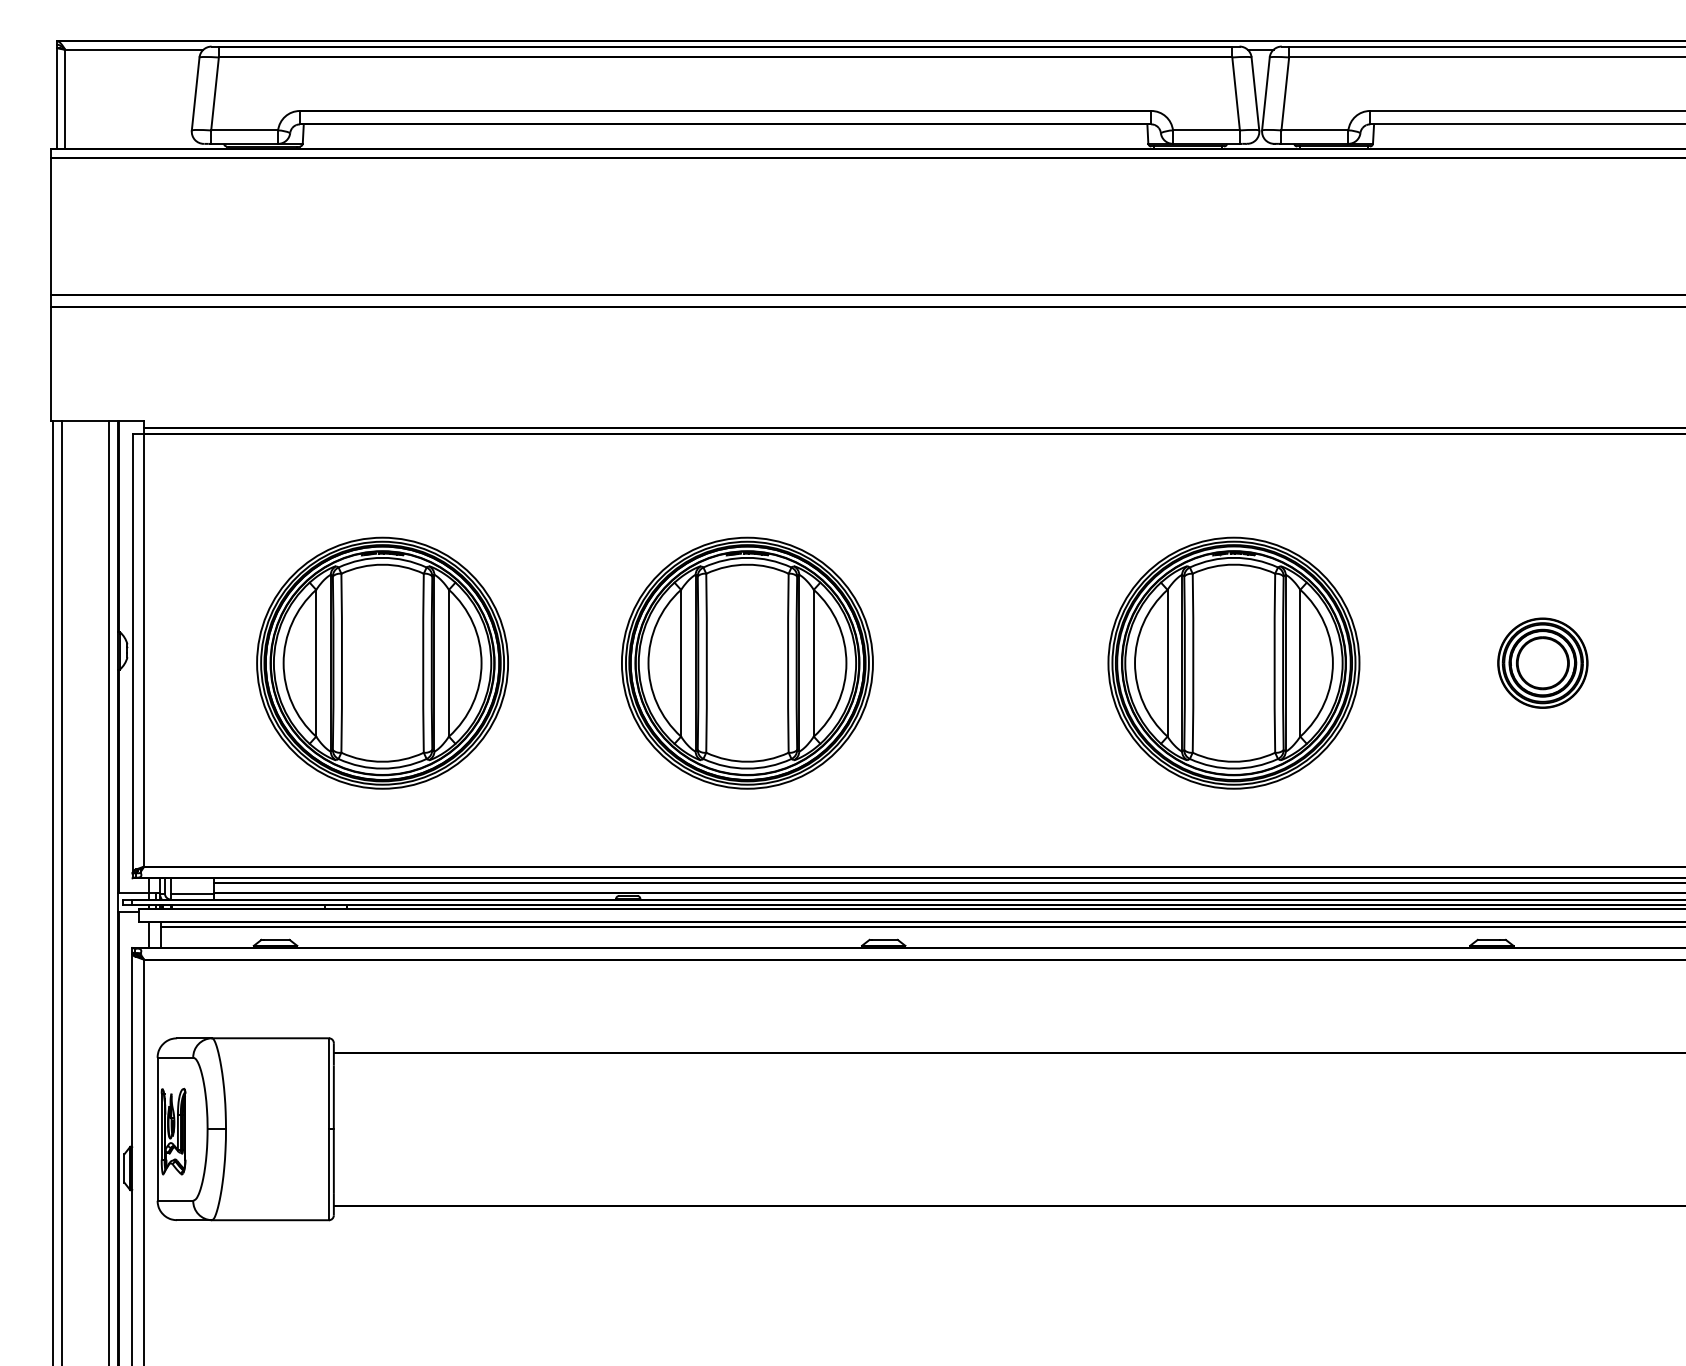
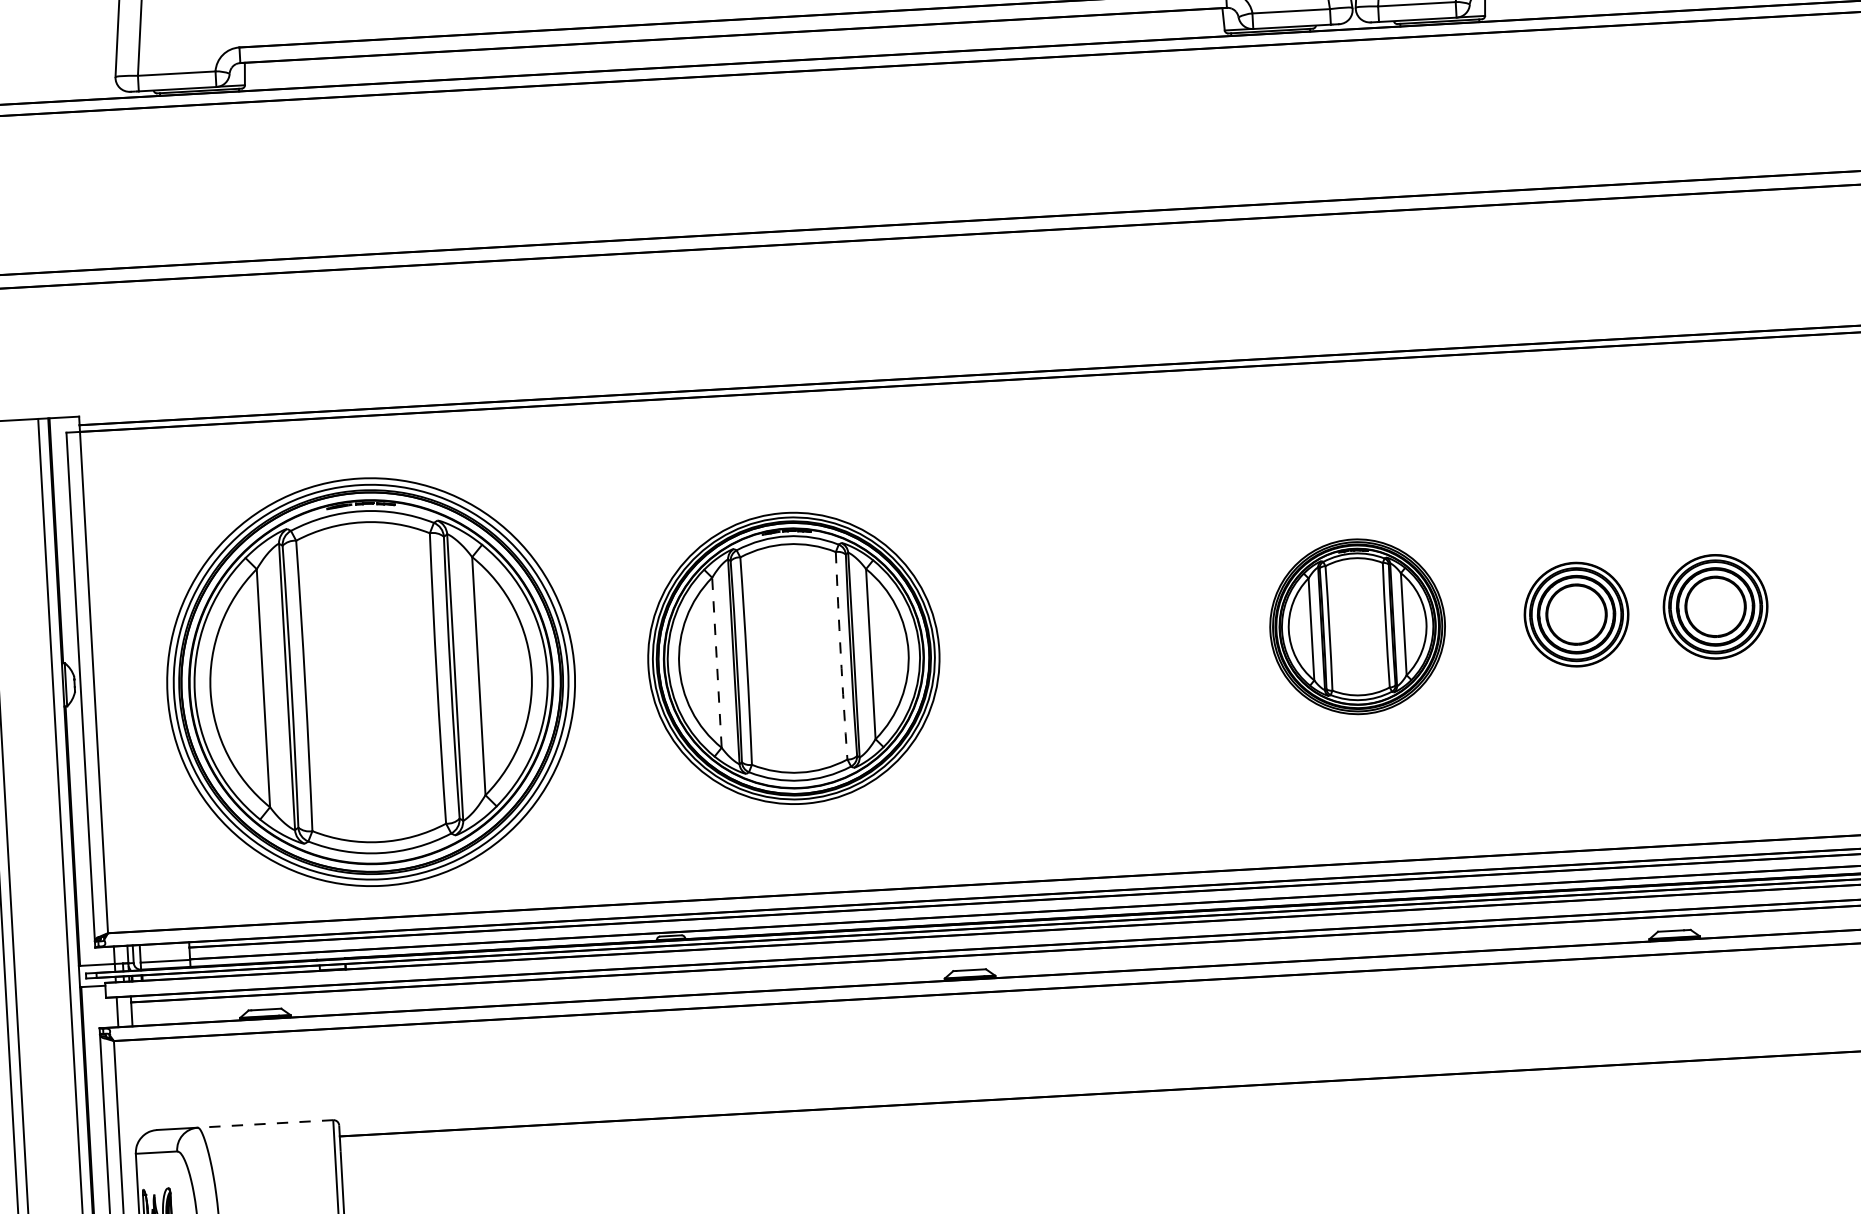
part: (382, 662) -> (370, 681), size x1.4
line: (681, 662) -> (717, 661), solid -> dashed
part: (1233, 662) -> (1357, 626), size x0.6
part: (1422, 662) -> (1576, 613), added
arc: (788, 663) -> (841, 656), solid -> dashed
line: (270, 1038) -> (265, 1124), solid -> dashed

